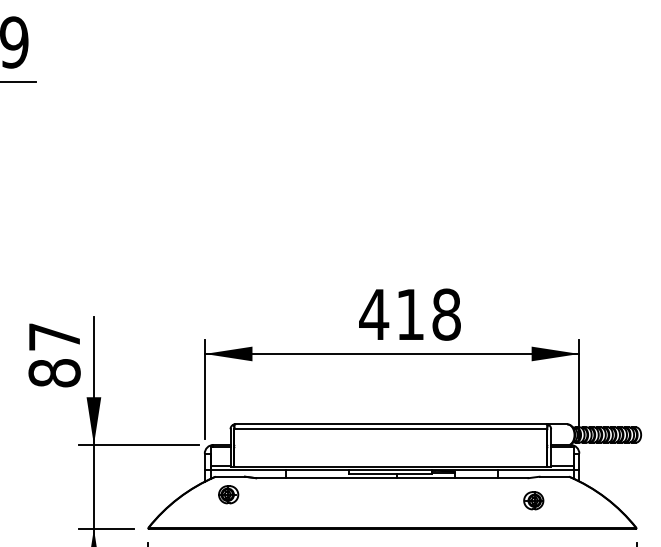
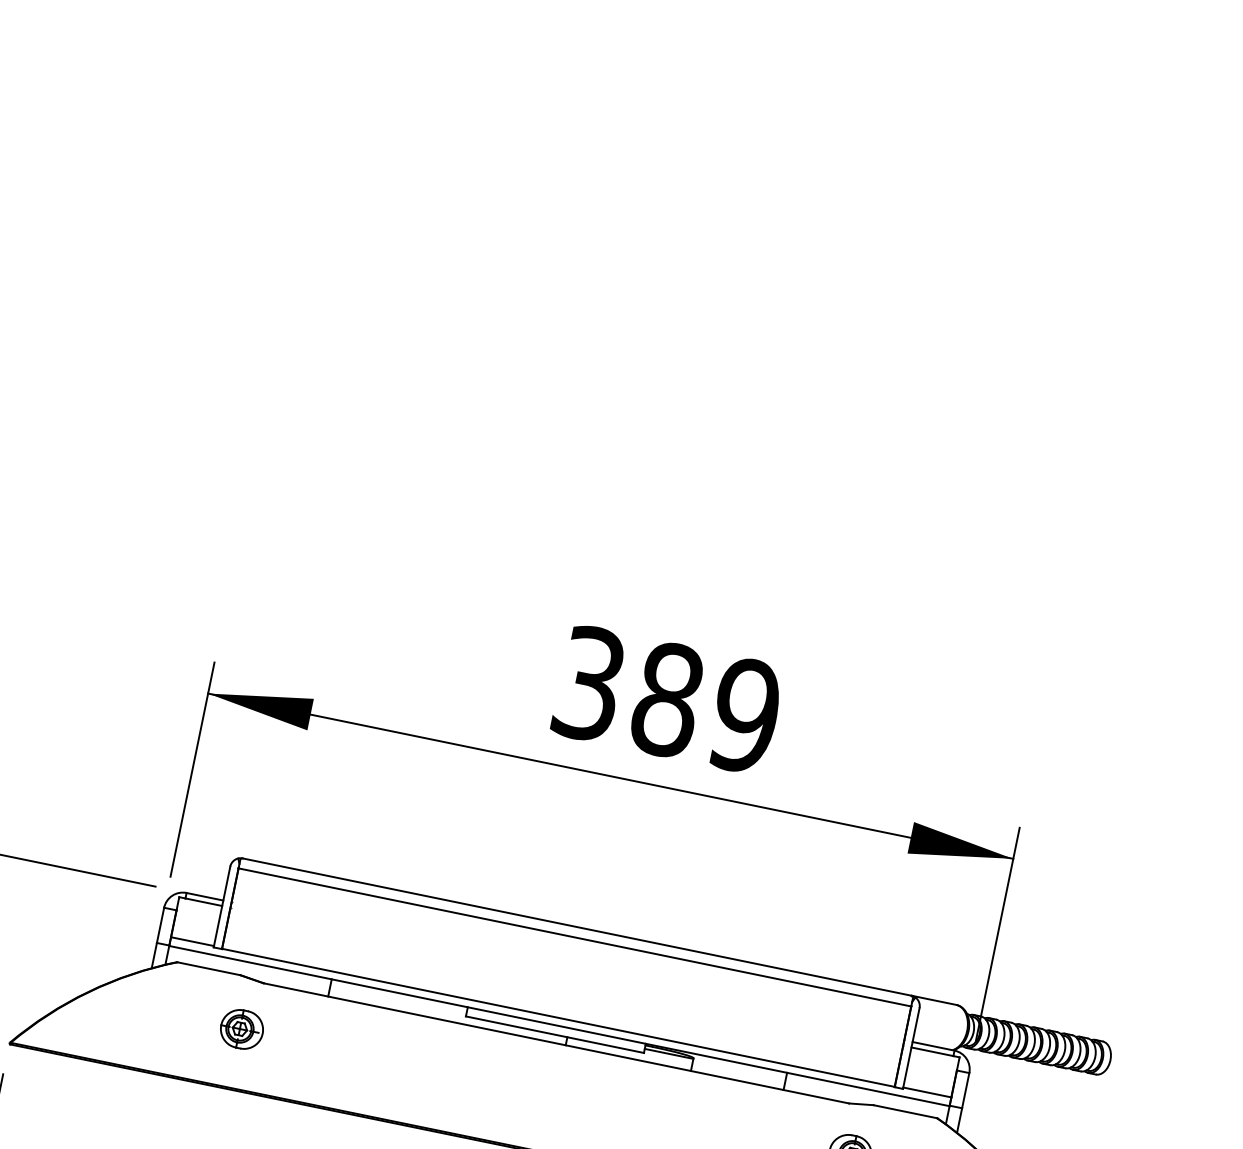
text: (409, 314) -> (665, 699), 418 -> 389
part: (228, 494) -> (241, 1028), moved

